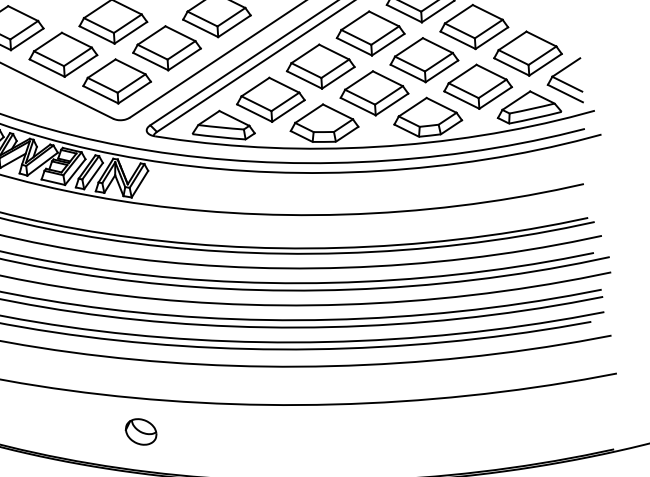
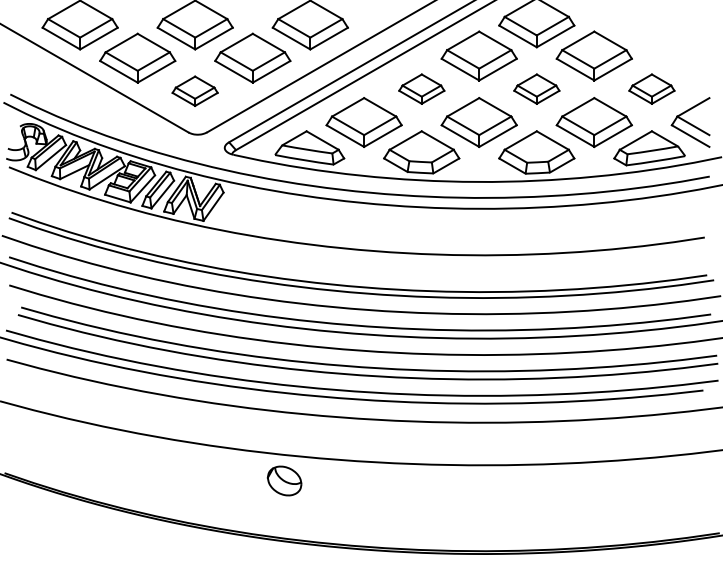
part: (527, 52) -> (651, 88), size x0.6
part: (423, 59) -> (536, 88), size x0.6
part: (320, 65) -> (421, 88), size x0.6
part: (116, 80) -> (194, 90), size x0.6
part: (141, 431) -> (284, 480), moved

